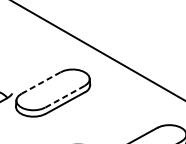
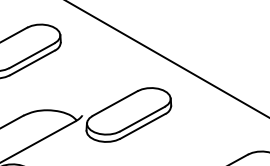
line: (41, 83) -> (115, 103), dashed -> solid
line: (65, 97) -> (142, 119), dashed -> solid

